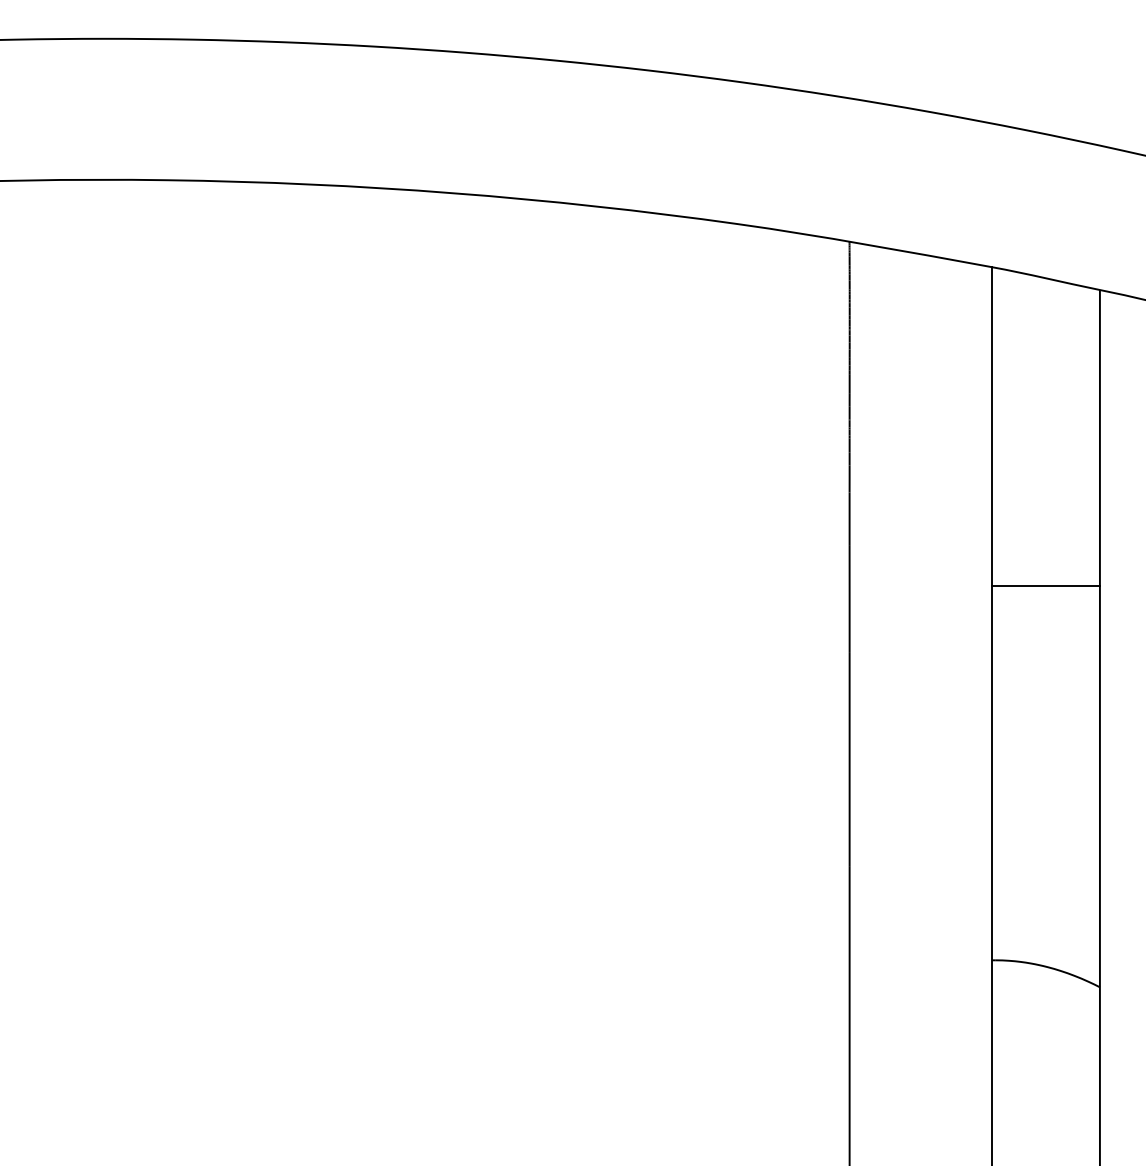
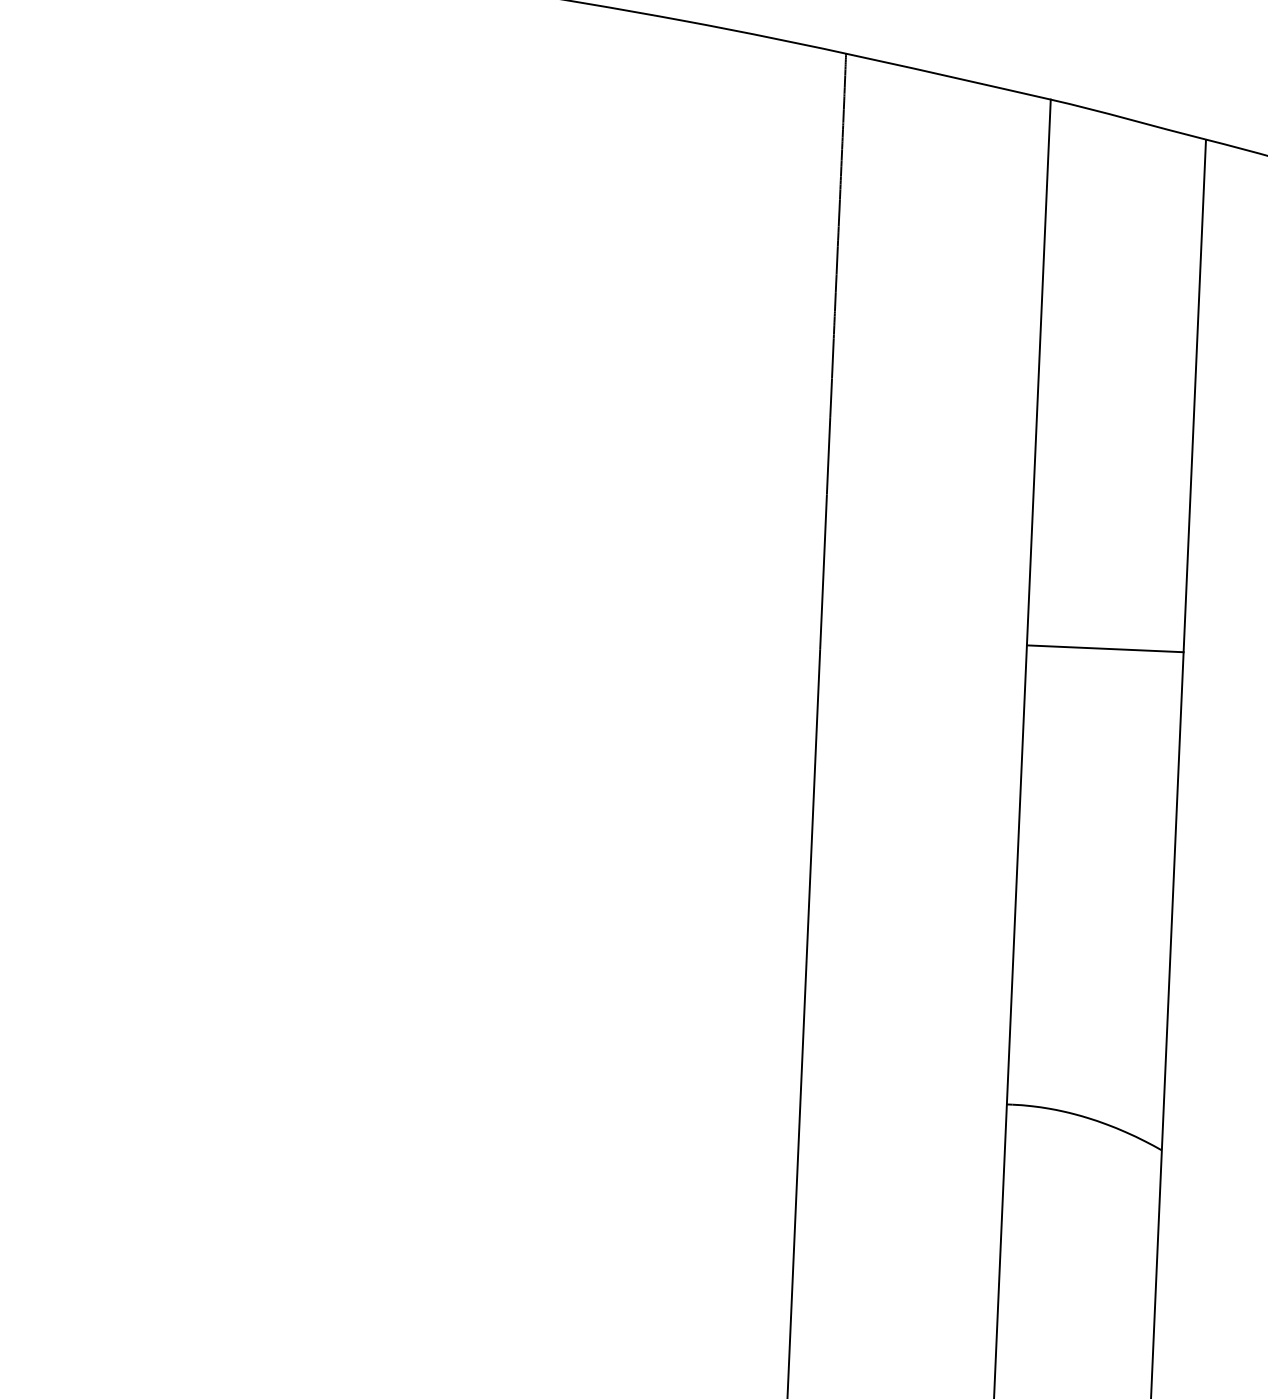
line: (1045, 585) -> (1104, 648), moved

